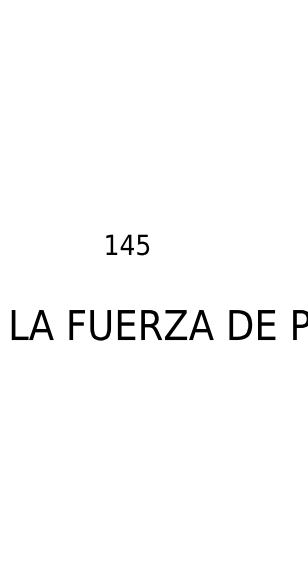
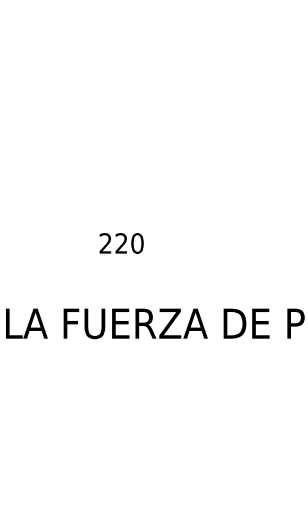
text: (127, 244) -> (121, 243), 145 -> 220

